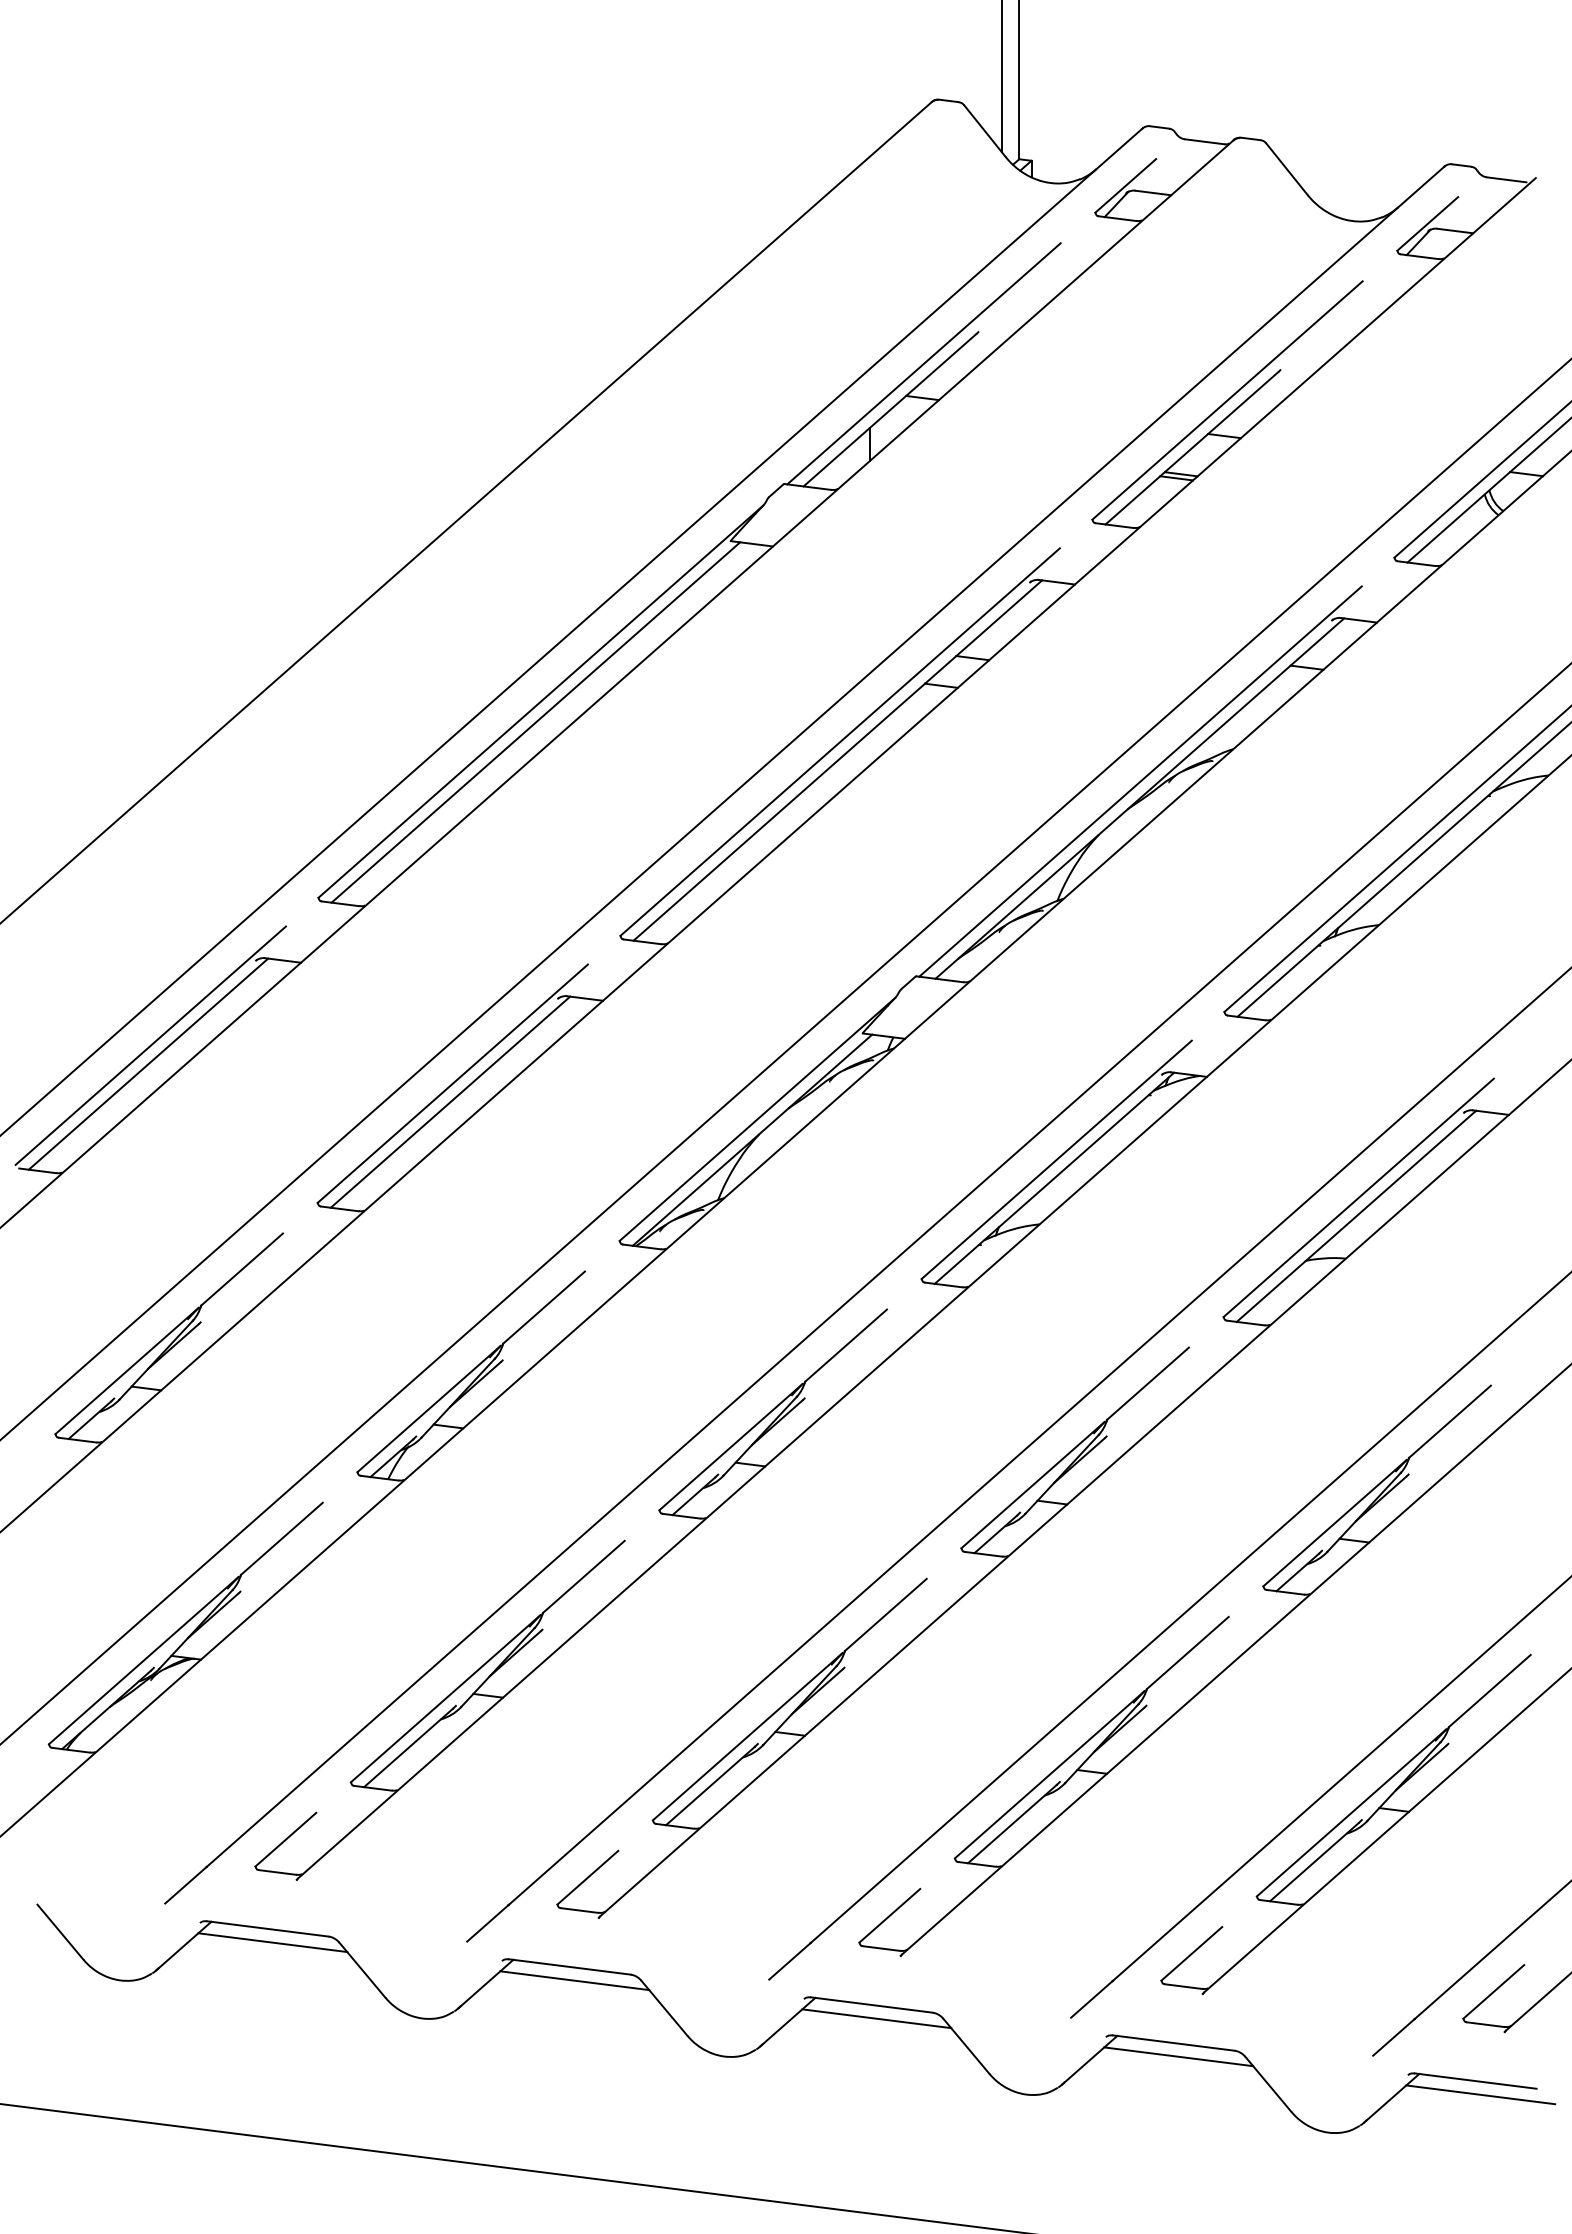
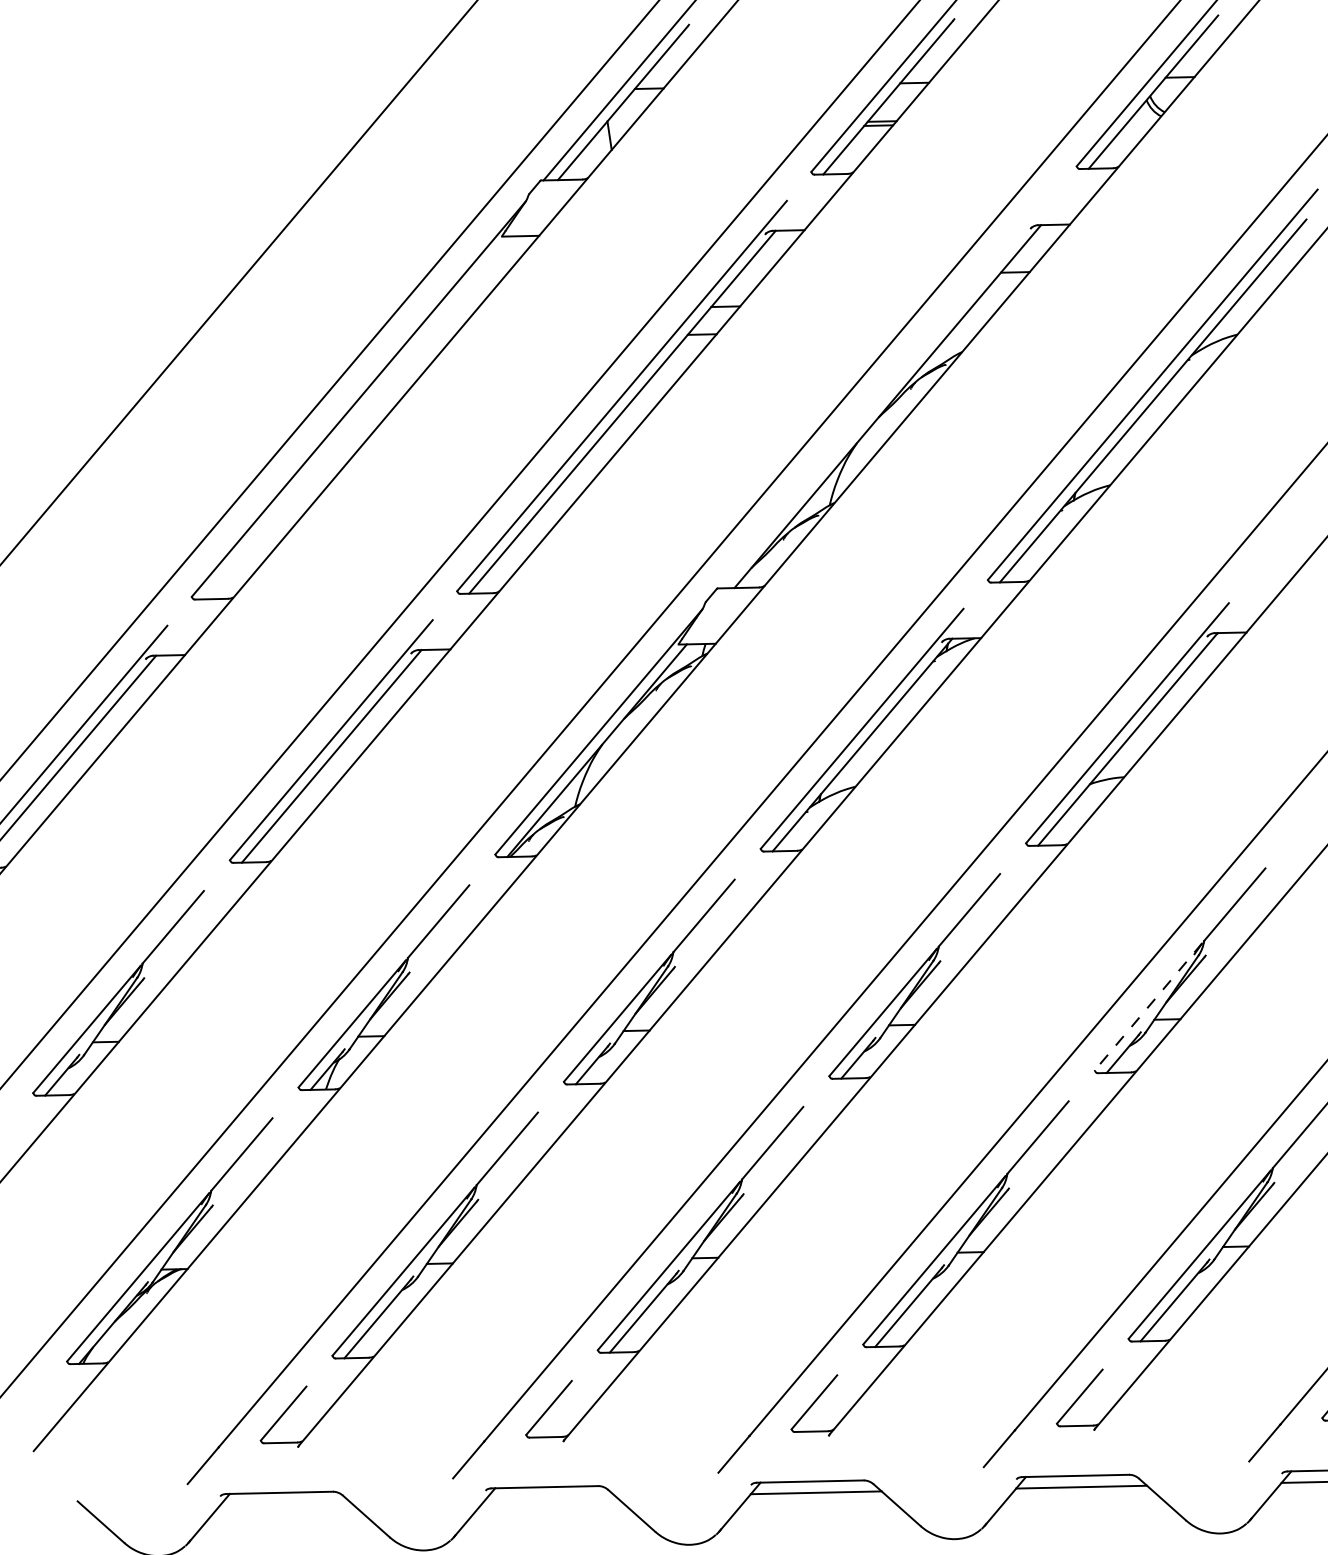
line: (535, 722) -> (356, 417), removed
line: (1140, 781) -> (886, 391), removed
line: (1335, 1523) -> (1148, 1007), solid -> dashed
line: (272, 1942) -> (285, 1504), removed
line: (574, 1980) -> (550, 1498), removed

